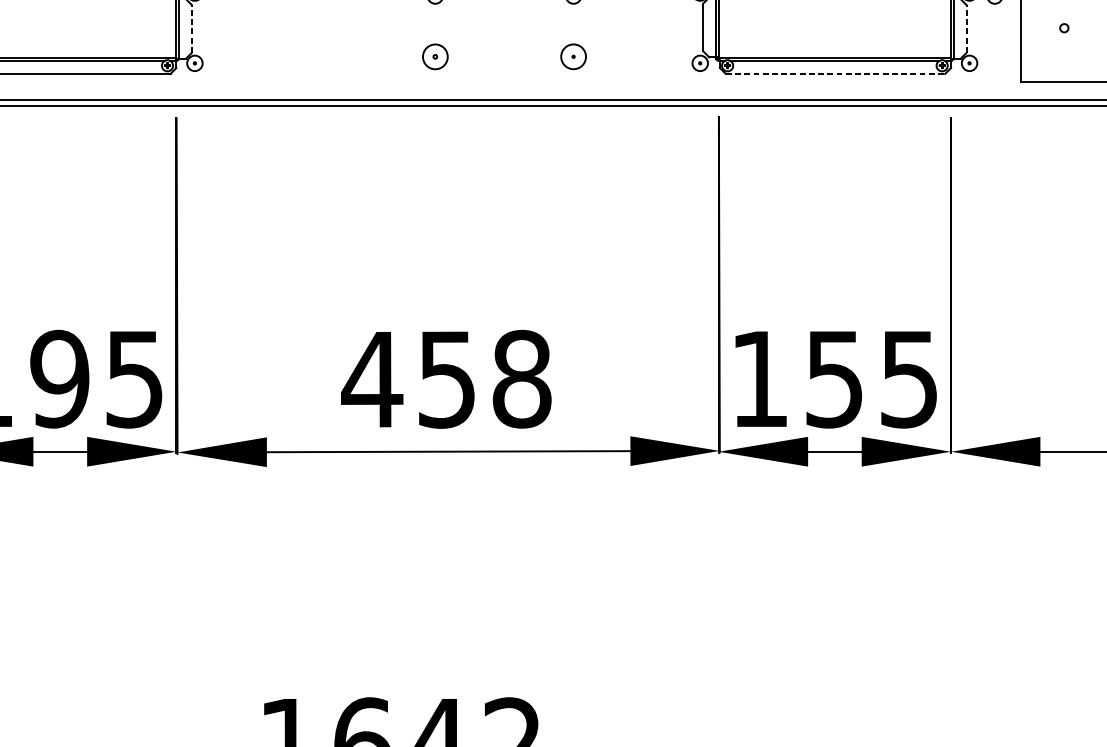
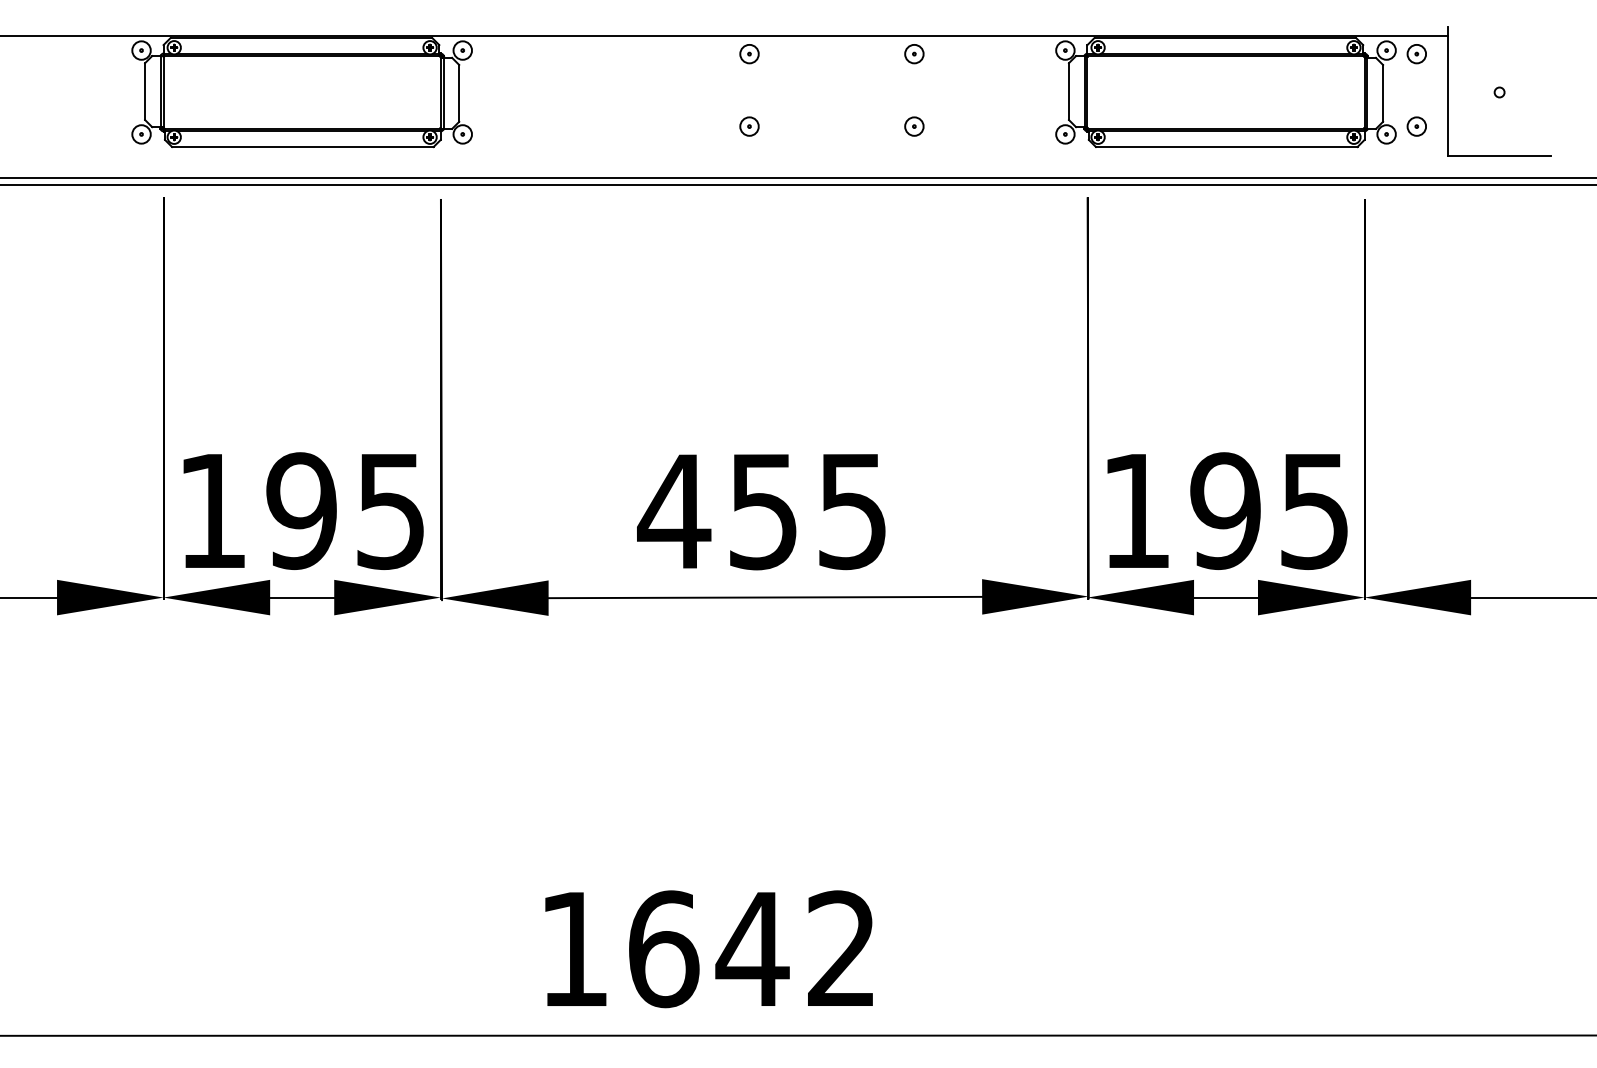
line: (192, 28) -> (459, 92), dashed -> solid
line: (966, 28) -> (1383, 92), dashed -> solid
part: (435, 56) -> (749, 126), size x0.62
circle: (573, 56) -> (914, 126), size x0.62
part: (994, 56) -> (1416, 126), added
line: (835, 74) -> (1226, 147), dashed -> solid
text: (834, 378) -> (1225, 510), 155 -> 195
text: (522, 379) -> (853, 511), 458 -> 455

